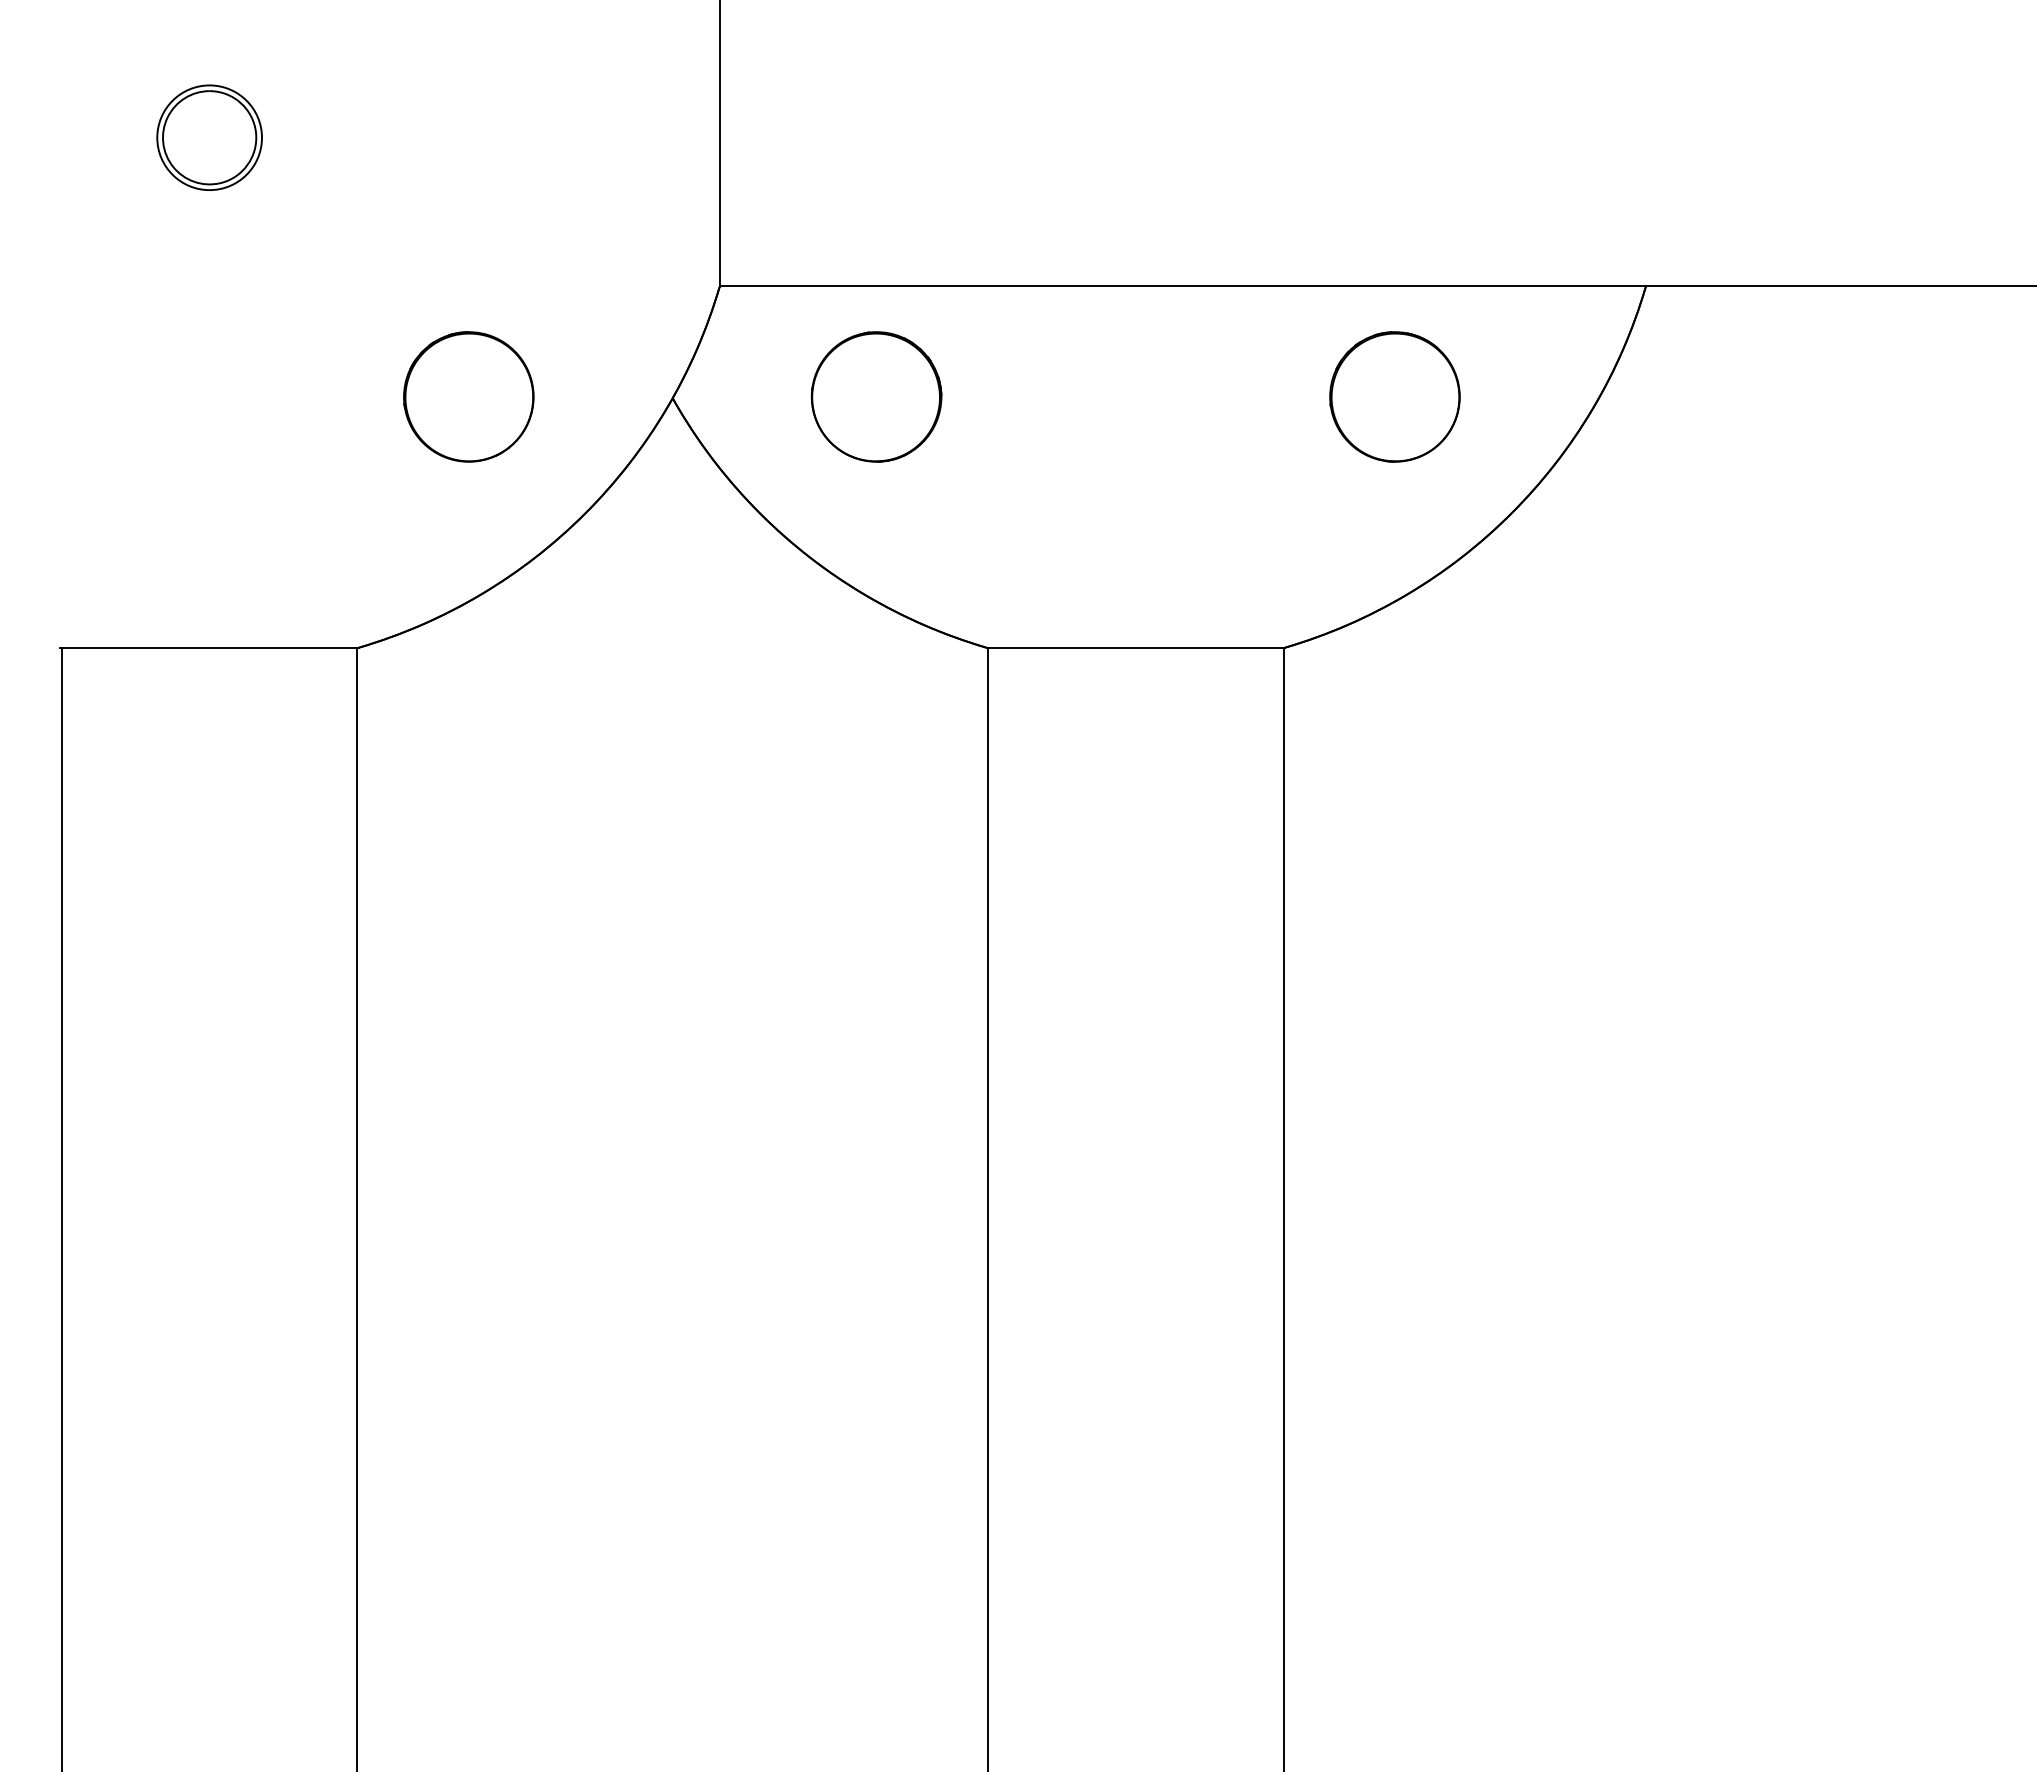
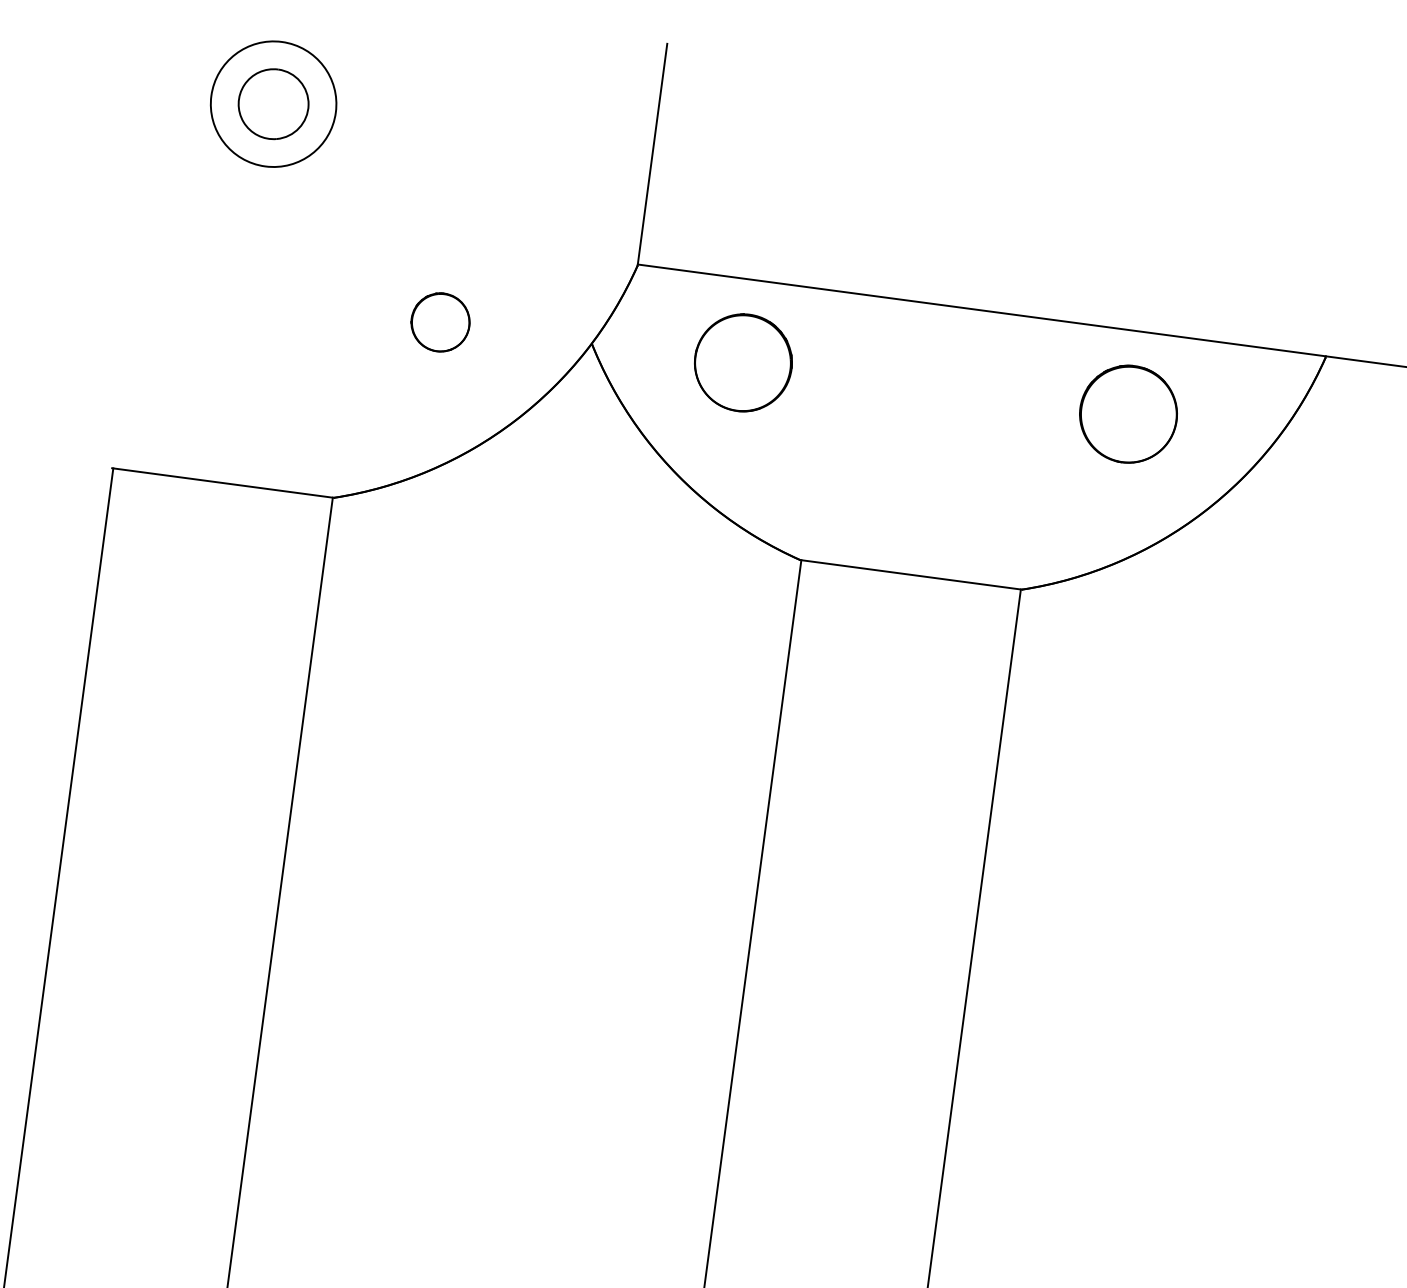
circle: (209, 137) -> (273, 103), size x1.6
circle: (468, 396) -> (440, 322), size x0.6

